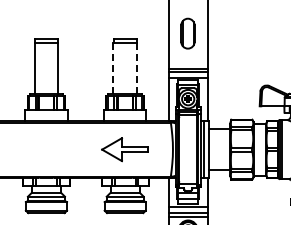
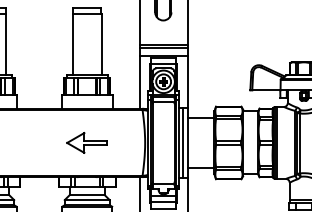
line: (113, 69) -> (73, 45), dashed -> solid
line: (137, 69) -> (102, 45), dashed -> solid
part: (124, 149) -> (86, 142), size x0.71

